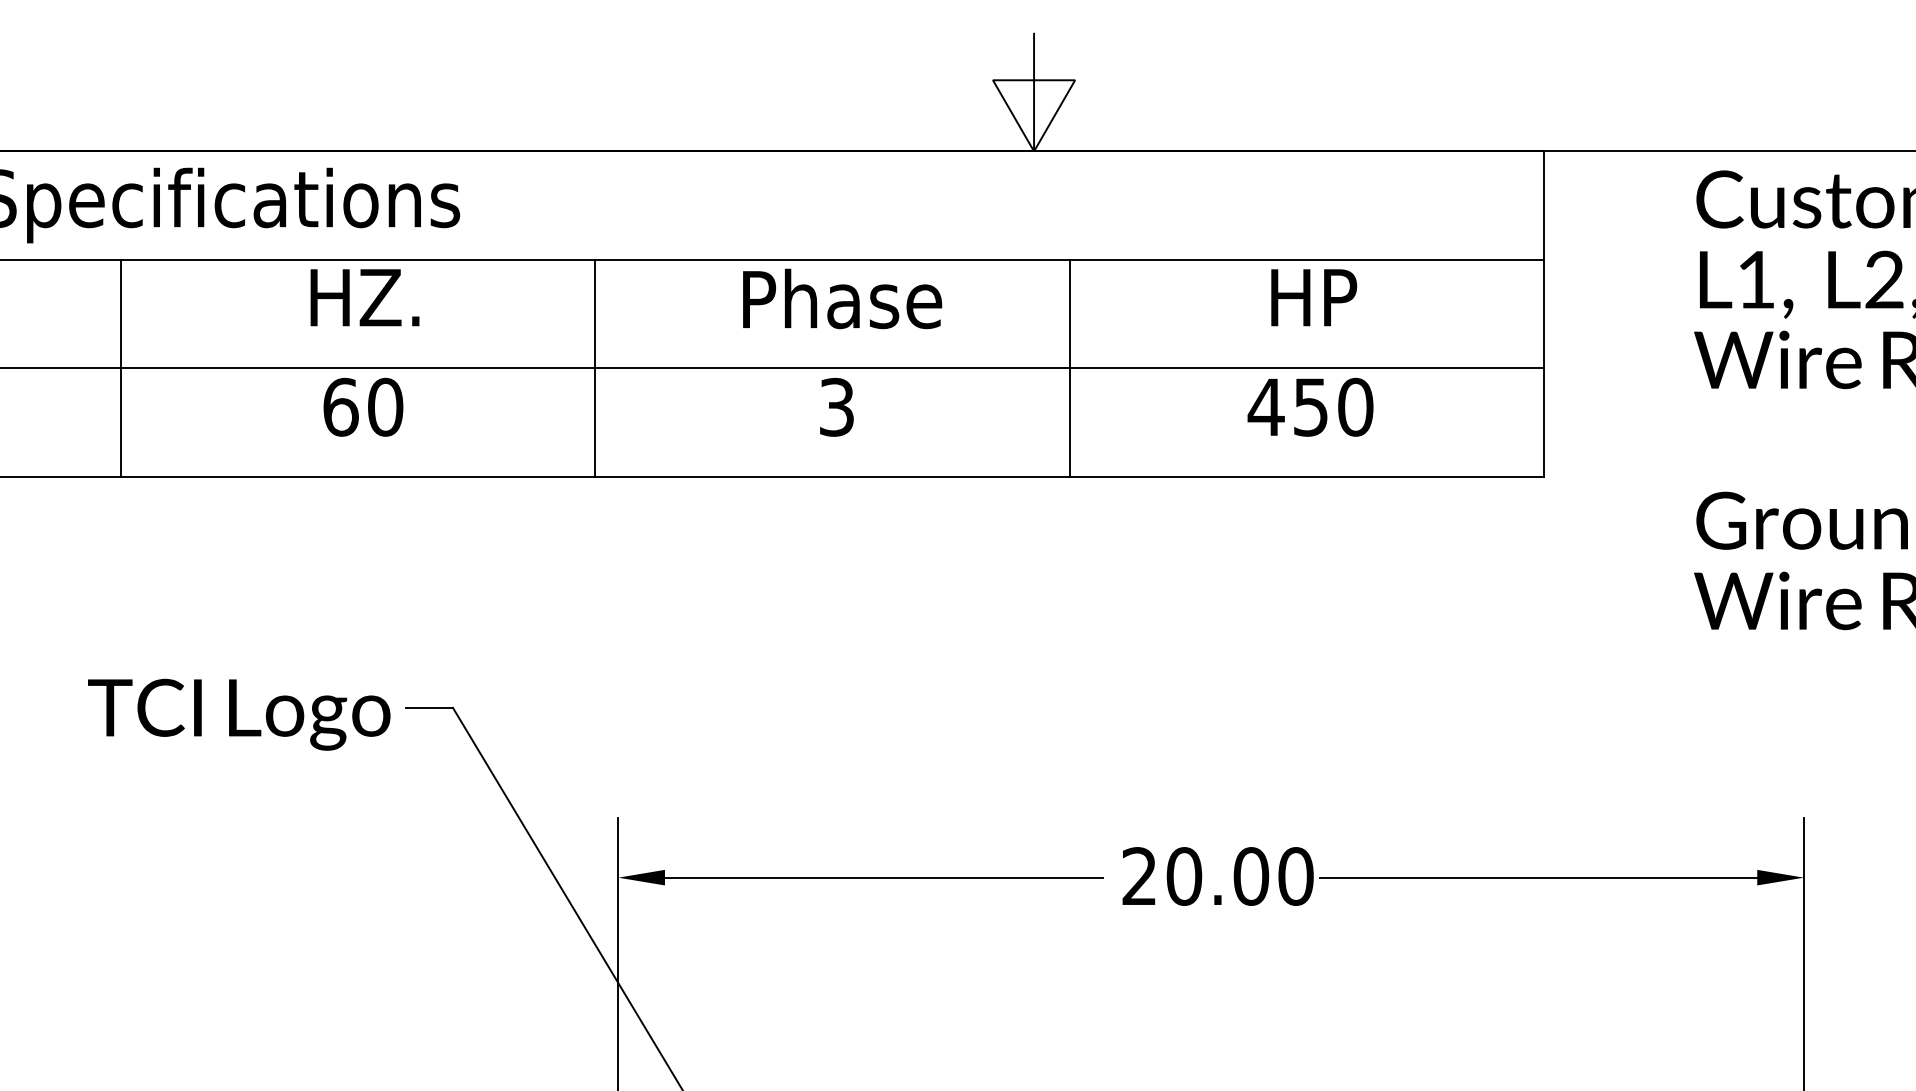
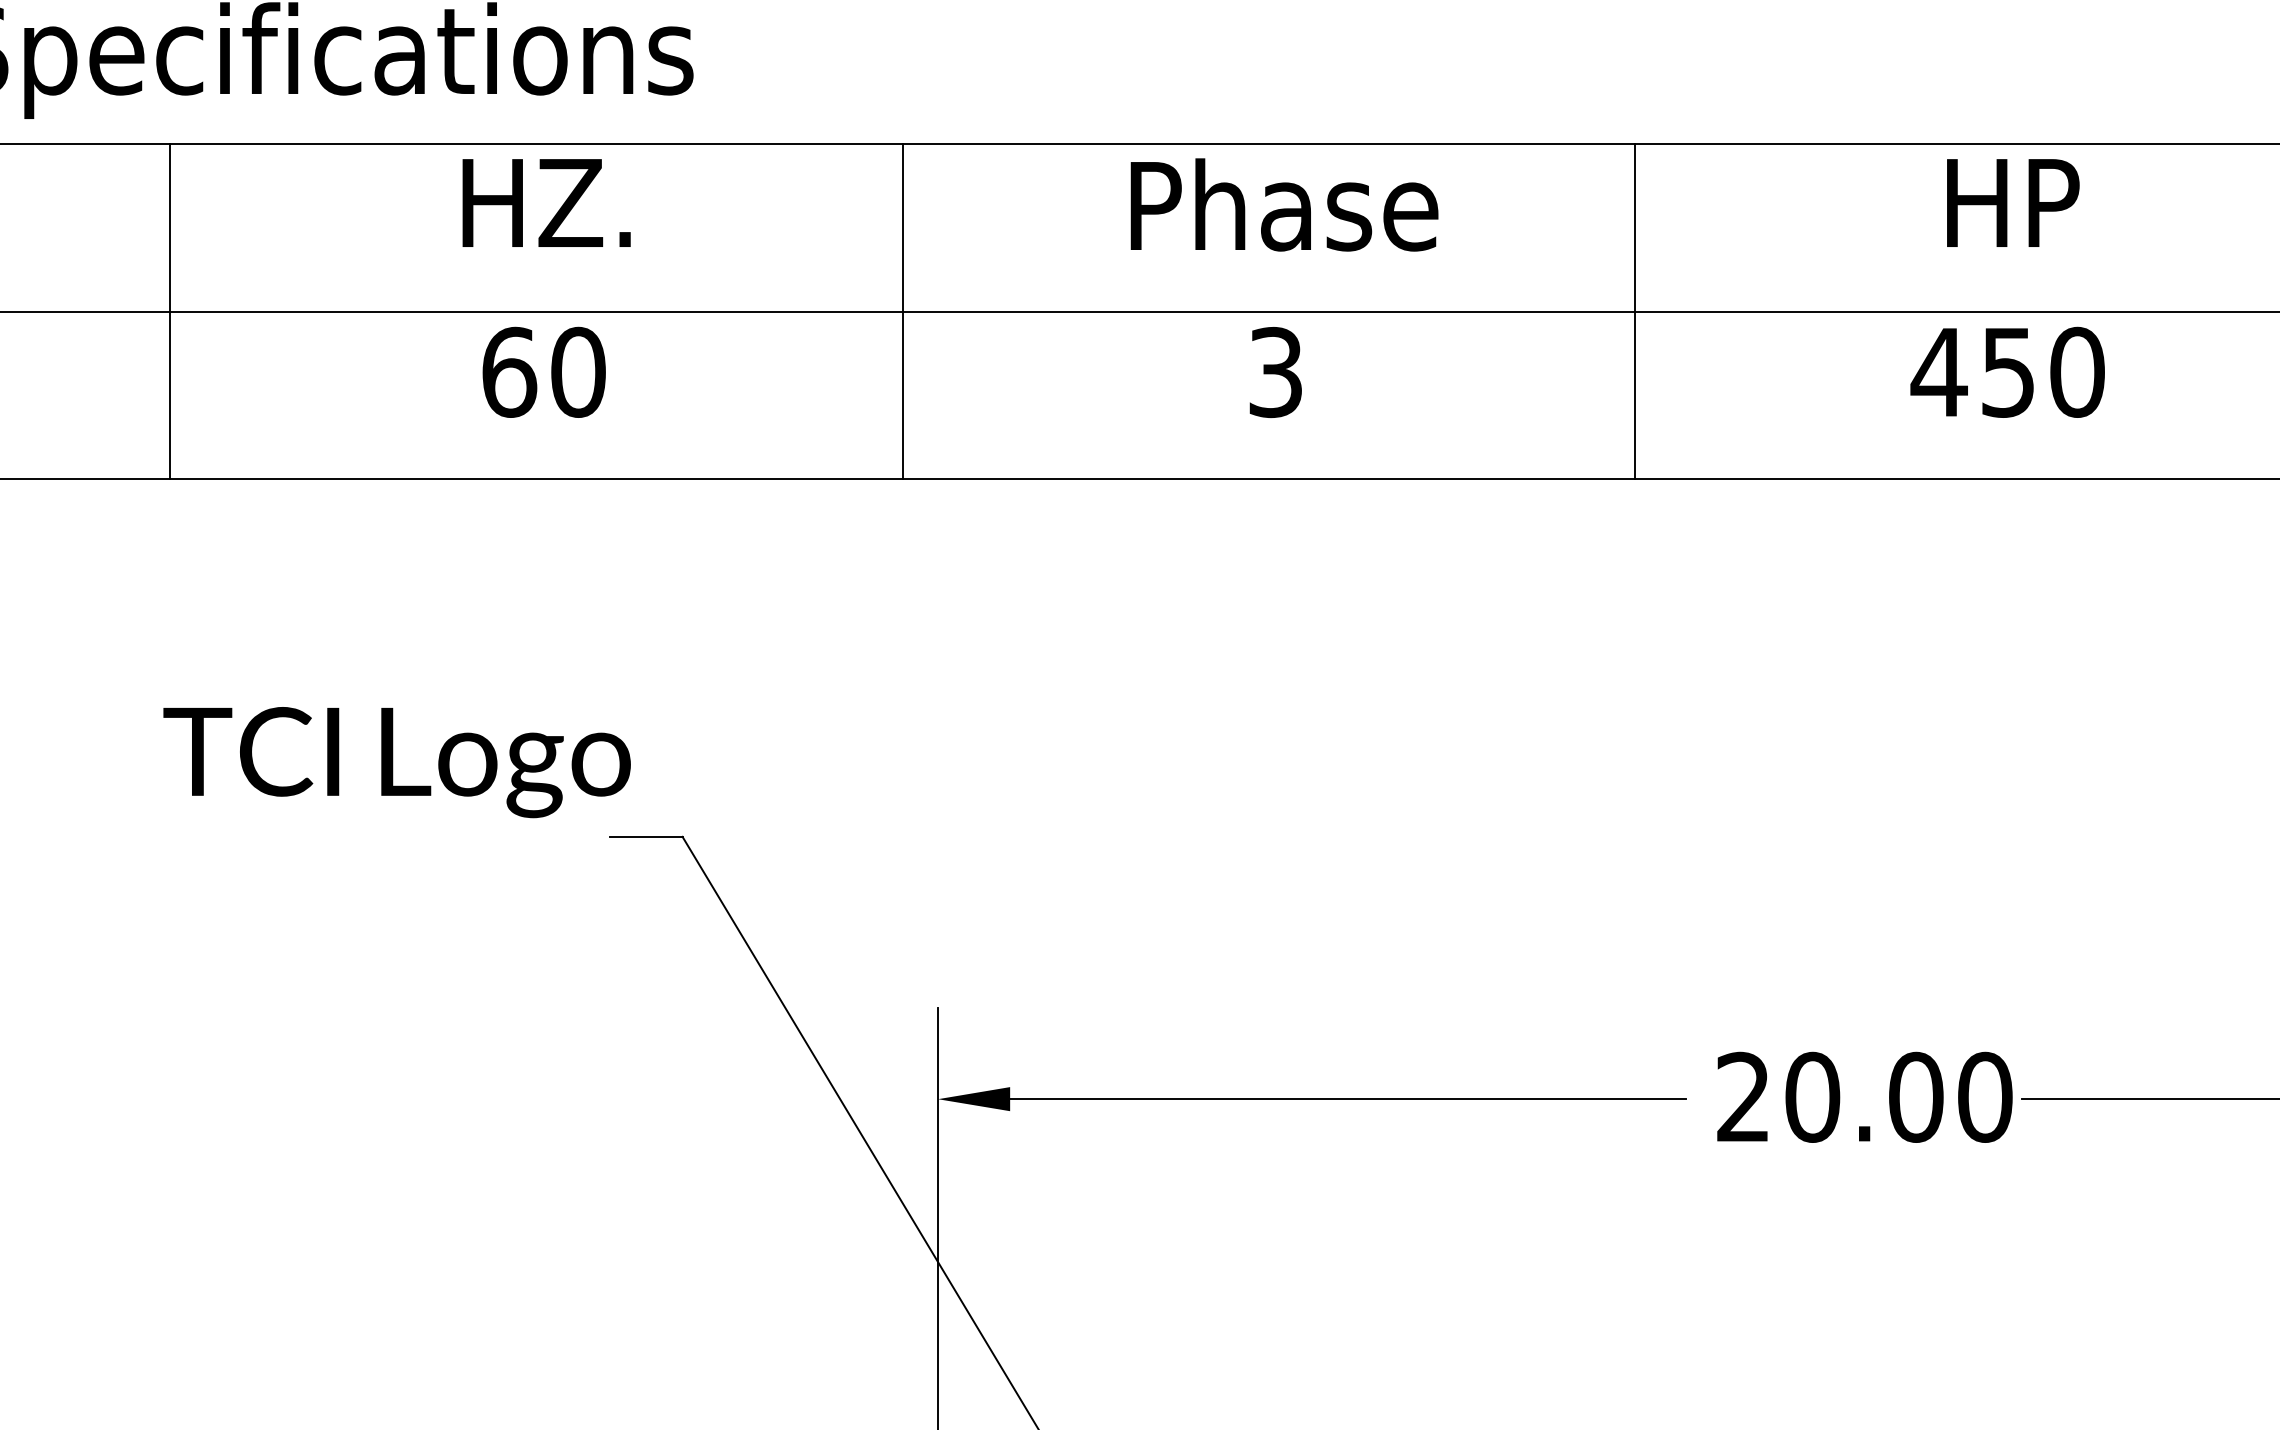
text: (239, 714) -> (397, 762), moved

